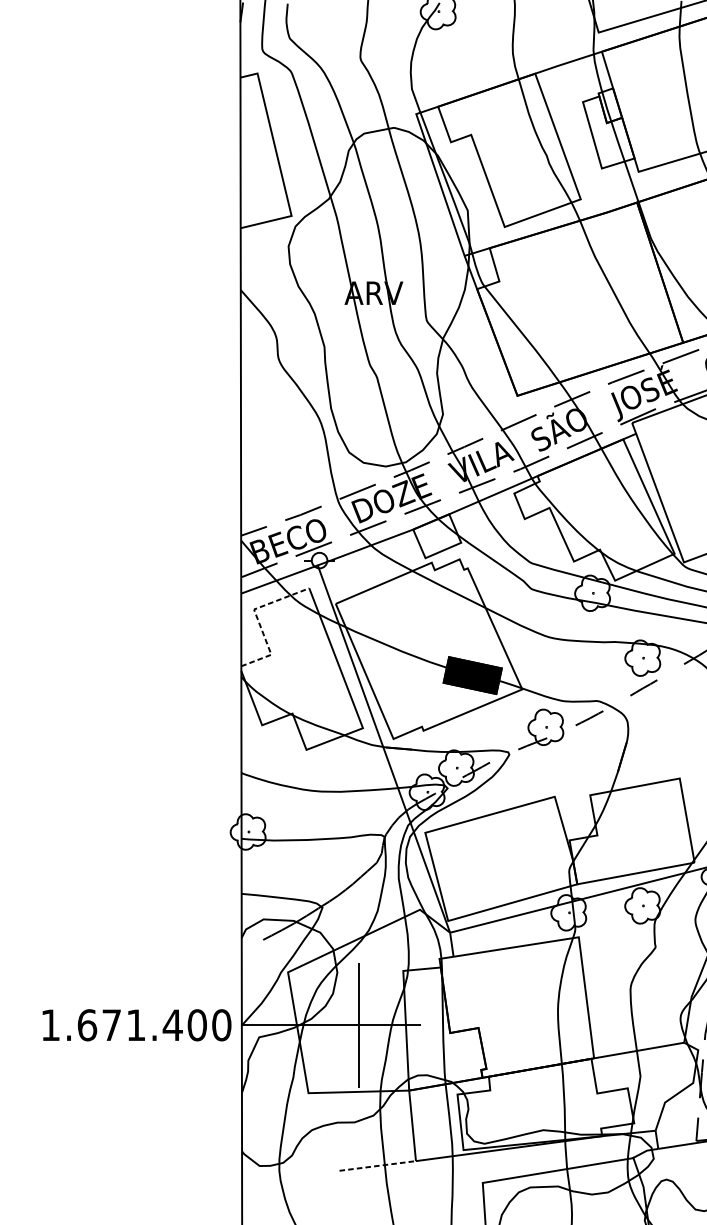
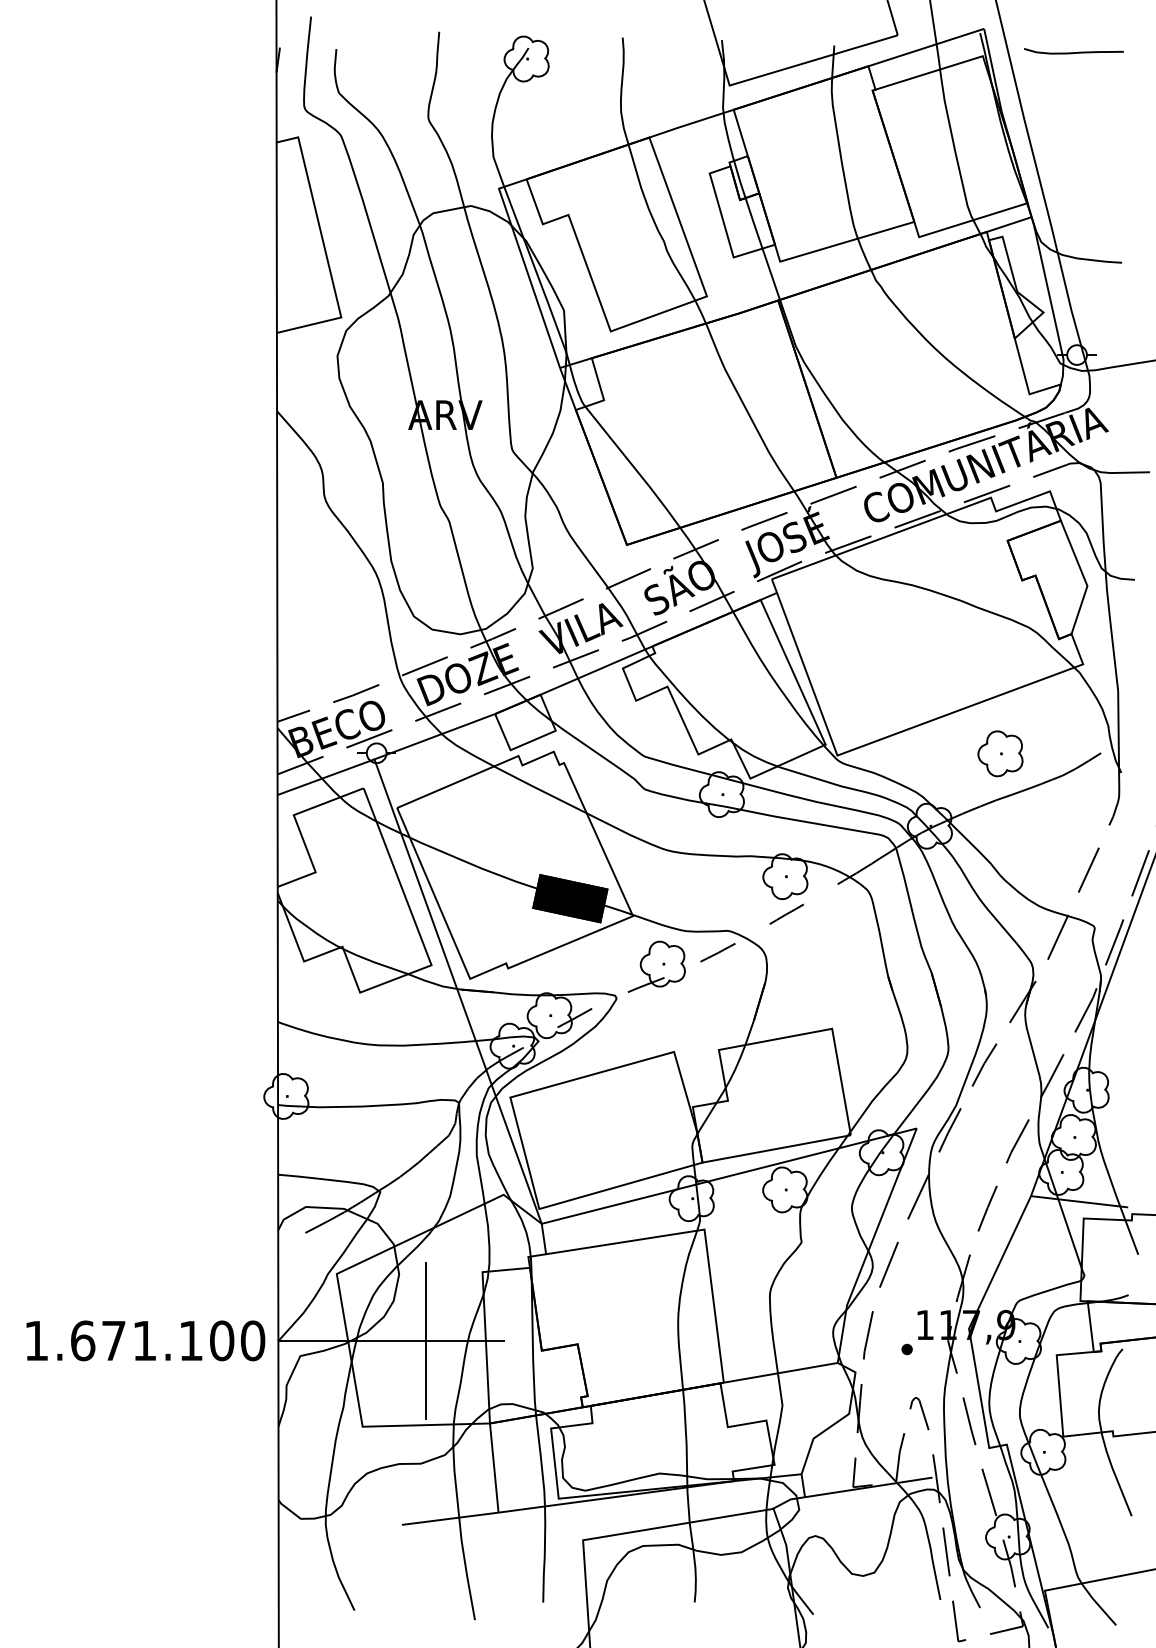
line: (257, 620) -> (298, 828), dashed -> solid
text: (172, 1024) -> (190, 1340), 1.671.400 -> 1.671.100
line: (377, 1165) -> (450, 1518), dashed -> solid

